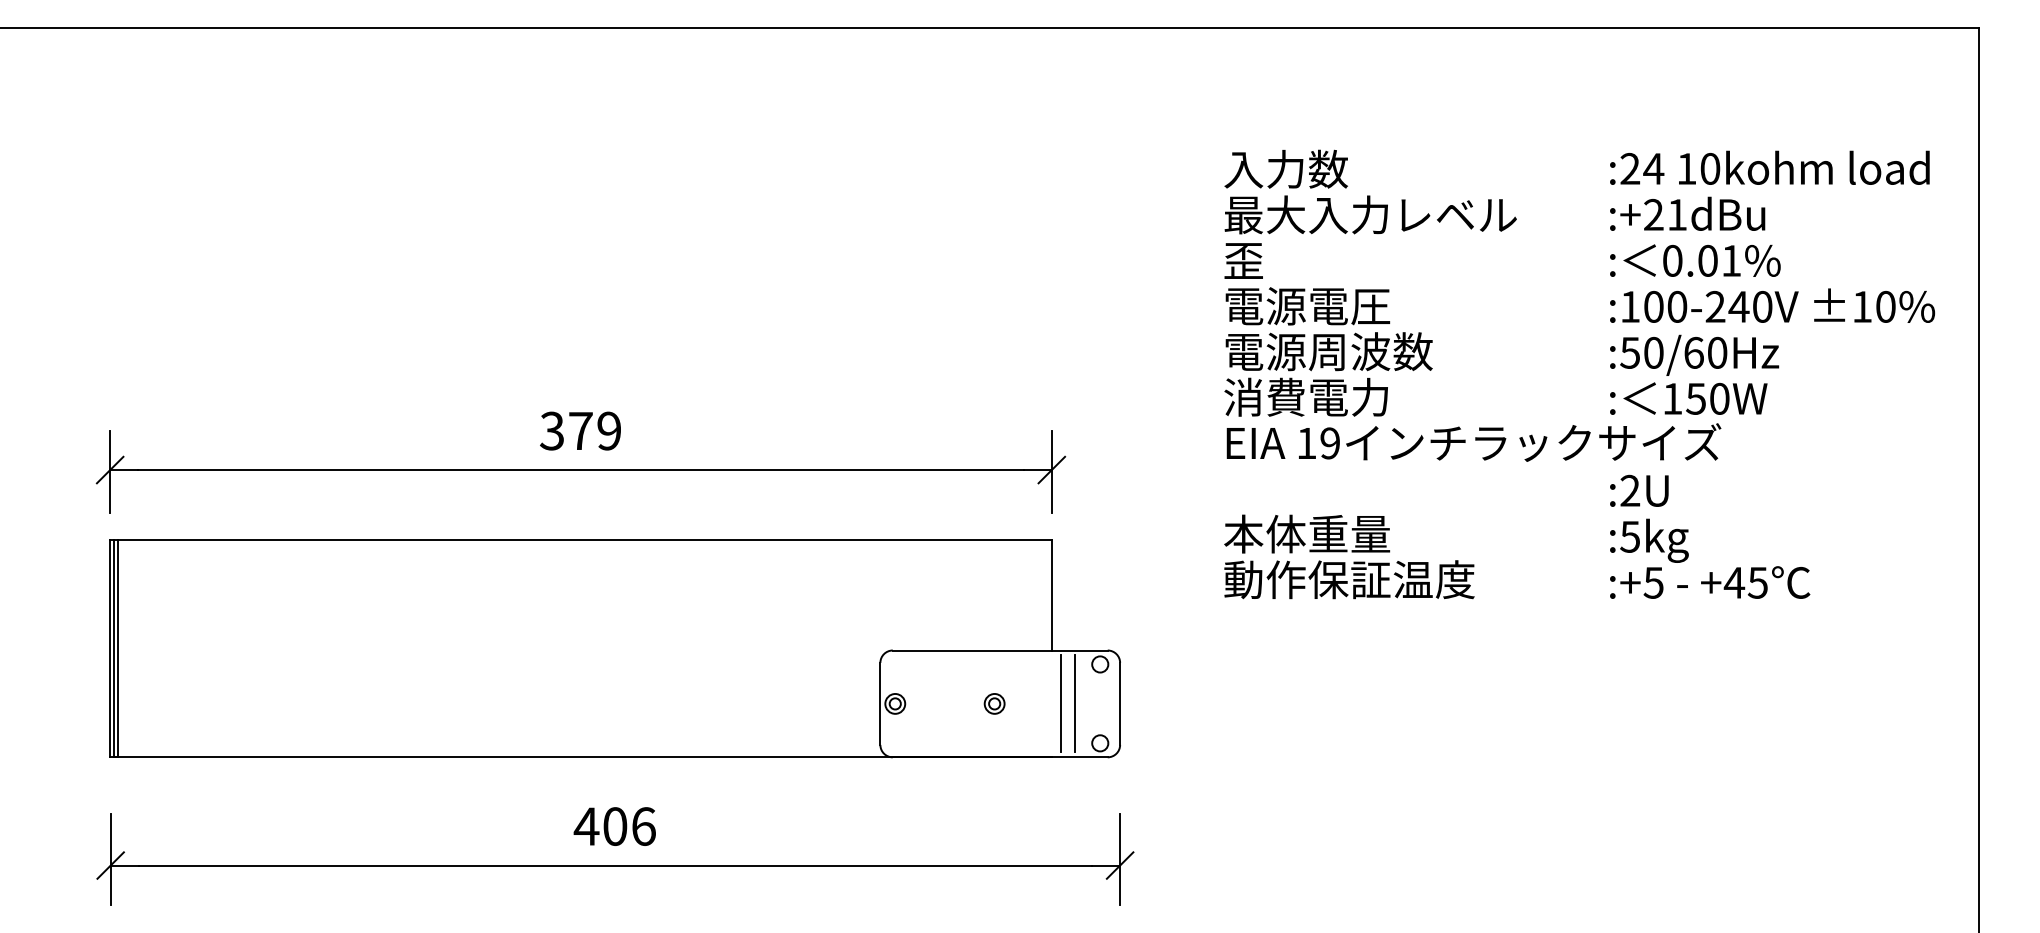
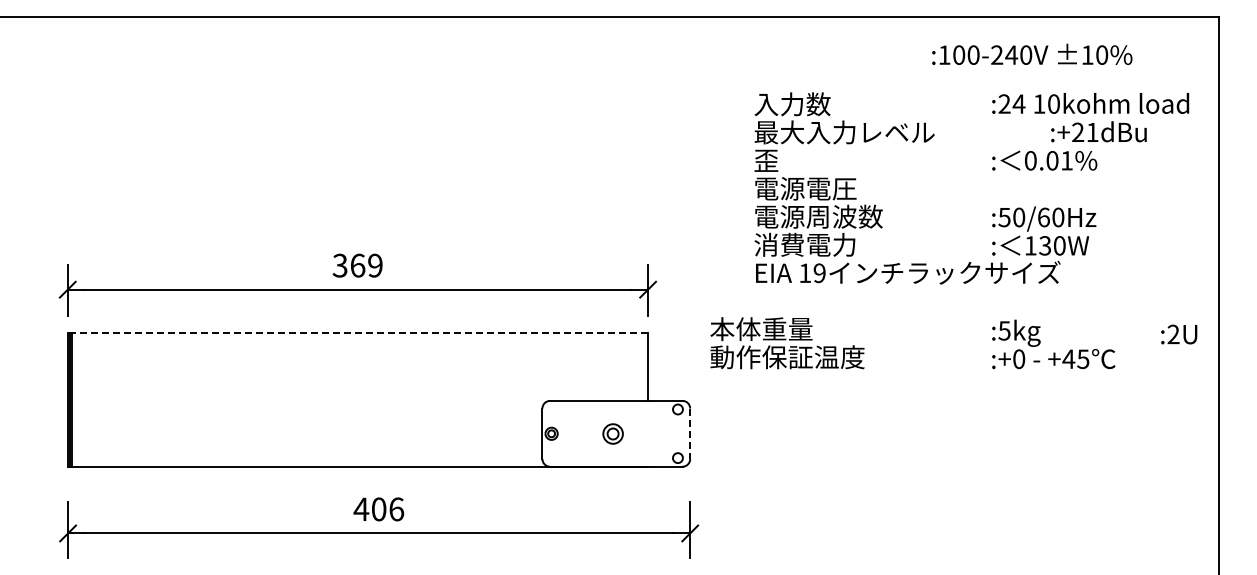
text: (1686, 213) -> (1098, 131), moved
text: (1772, 304) -> (1032, 53), moved
text: (1696, 398) -> (1045, 245), 150W -> 130W
text: (580, 430) -> (357, 265), 379 -> 369
text: (1639, 490) -> (1179, 334), moved
line: (580, 539) -> (357, 332), solid -> dashed
text: (1349, 557) -> (787, 343), moved
text: (1652, 581) -> (1018, 358), :+5 -> :+0
part: (994, 703) -> (612, 433), size x1.6
line: (1060, 703) -> (653, 433), removed
line: (1075, 703) -> (662, 433), removed
line: (1120, 705) -> (690, 434), solid -> dashed

